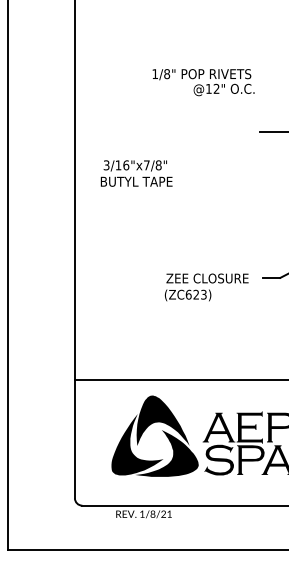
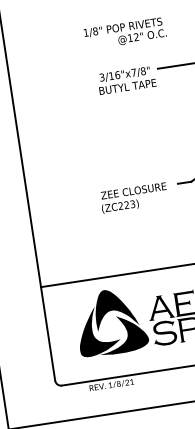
text: (203, 82) -> (125, 33), moved
text: (136, 173) -> (126, 80), moved
text: (188, 294) -> (120, 205), (ZC623) -> (ZC223)

